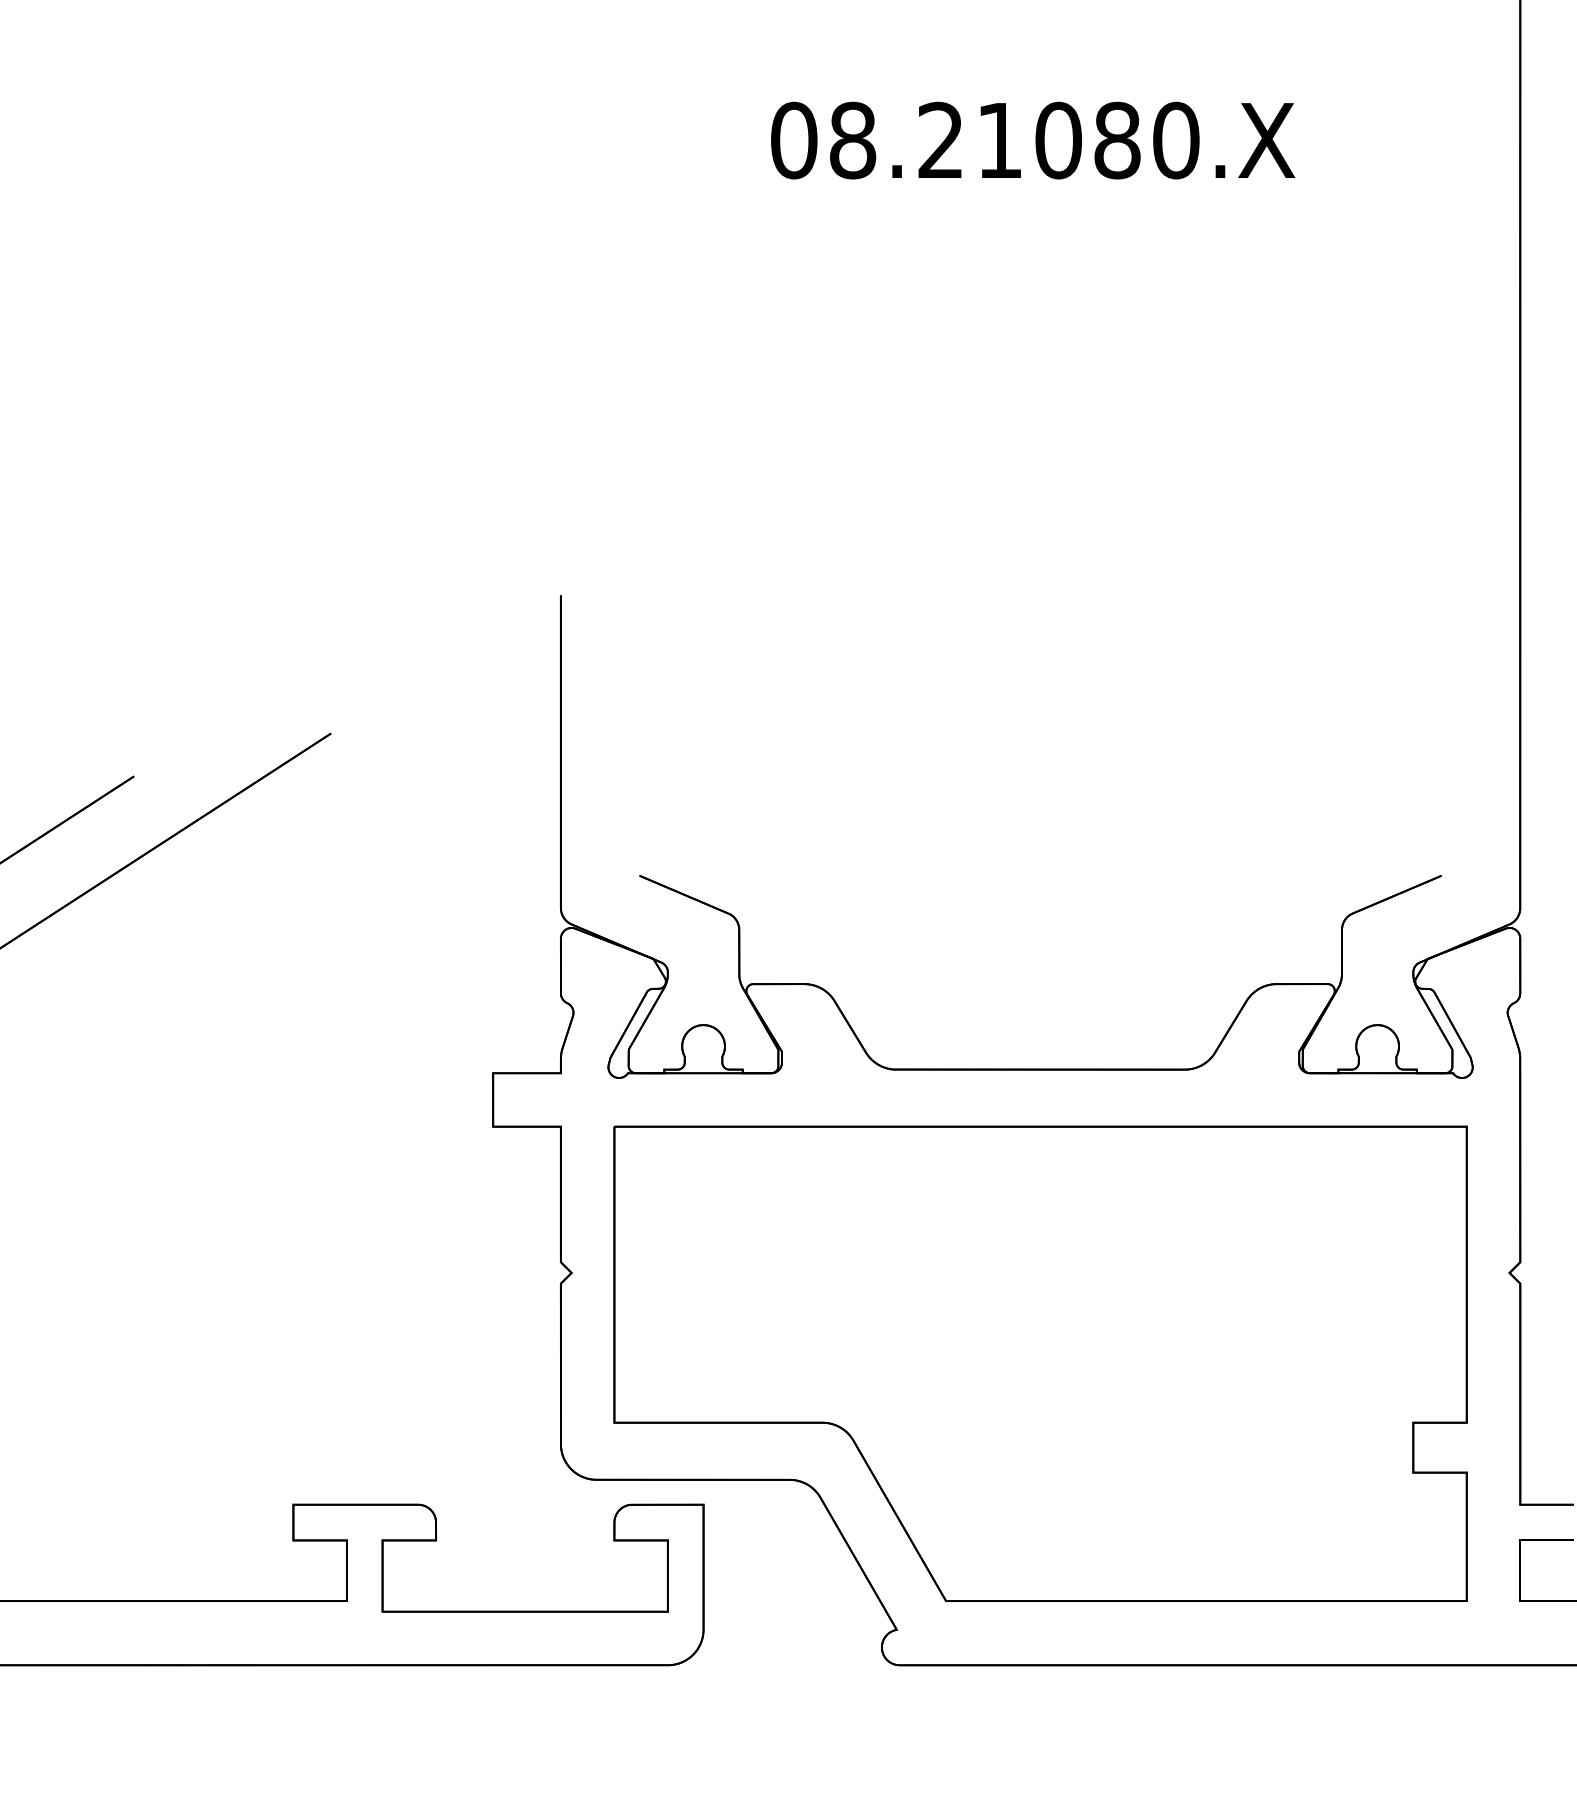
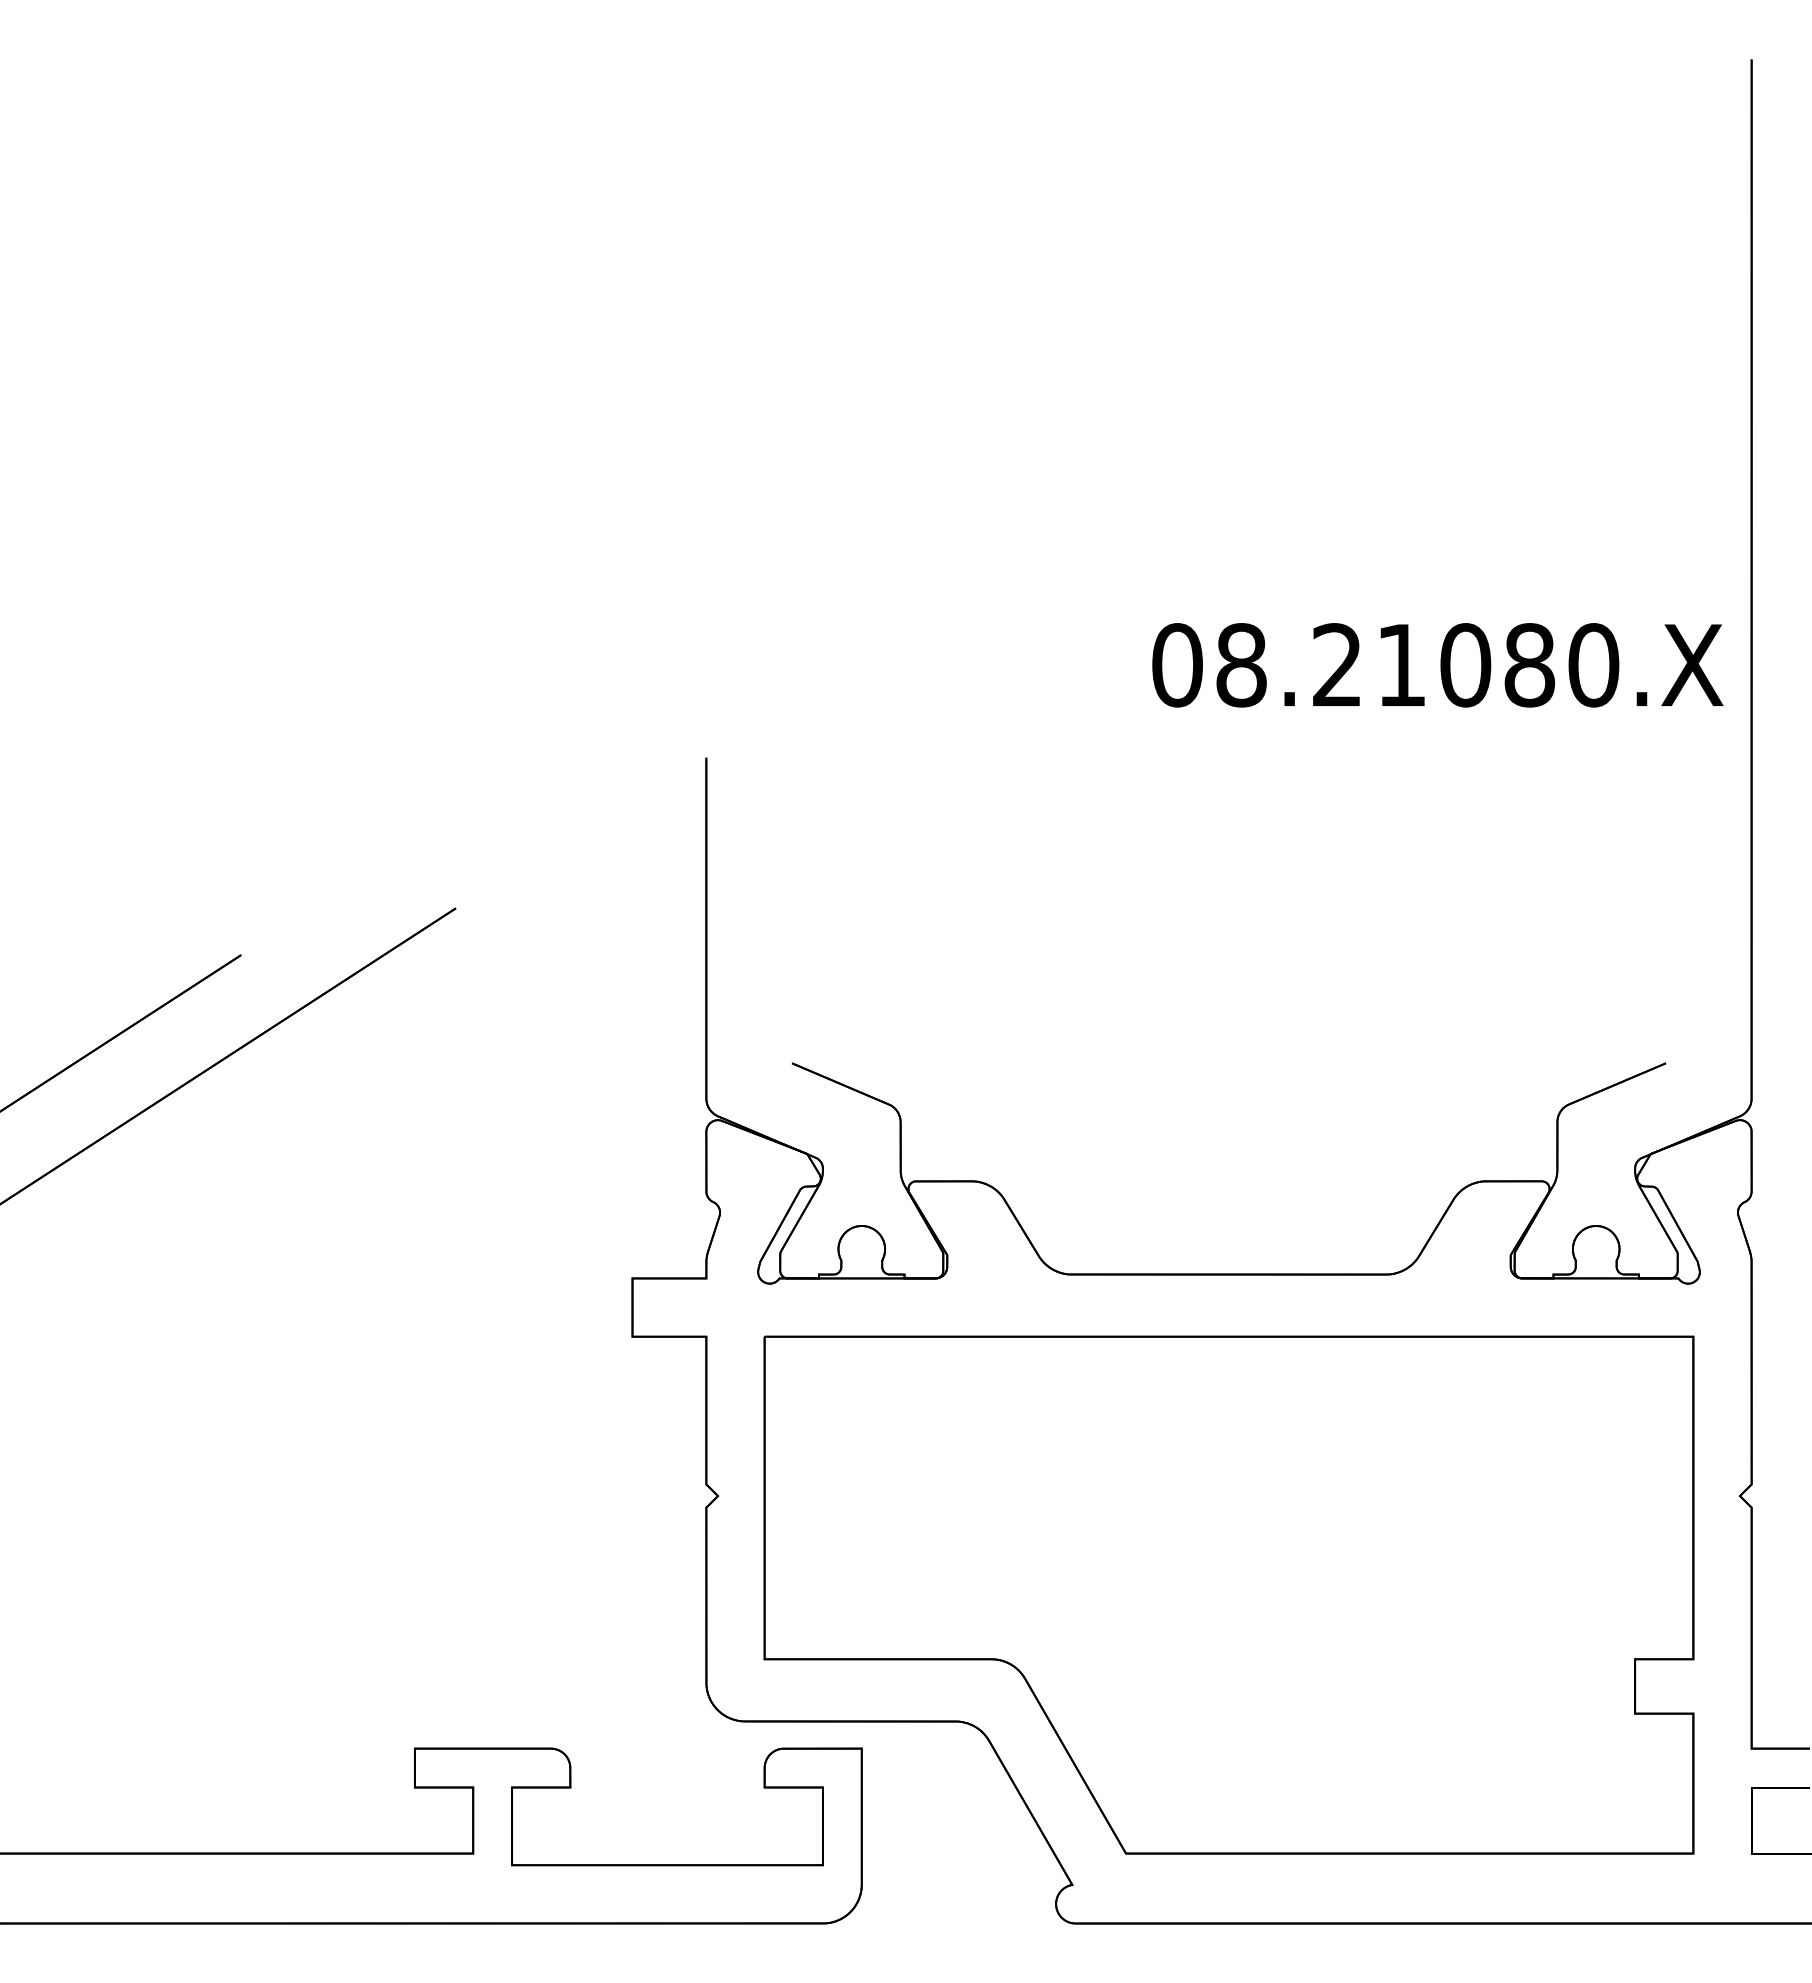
text: (1032, 140) -> (1437, 665), moved

